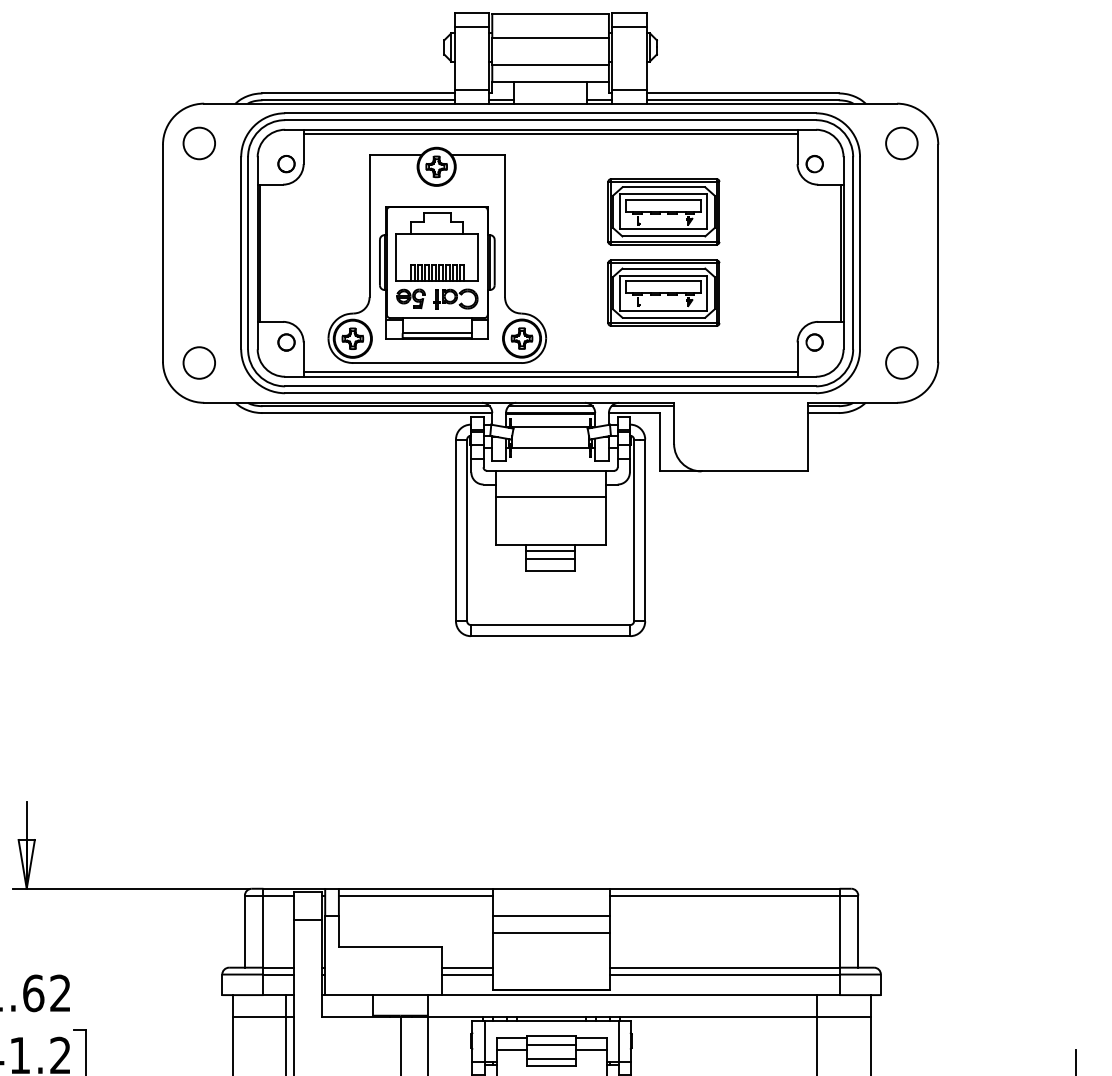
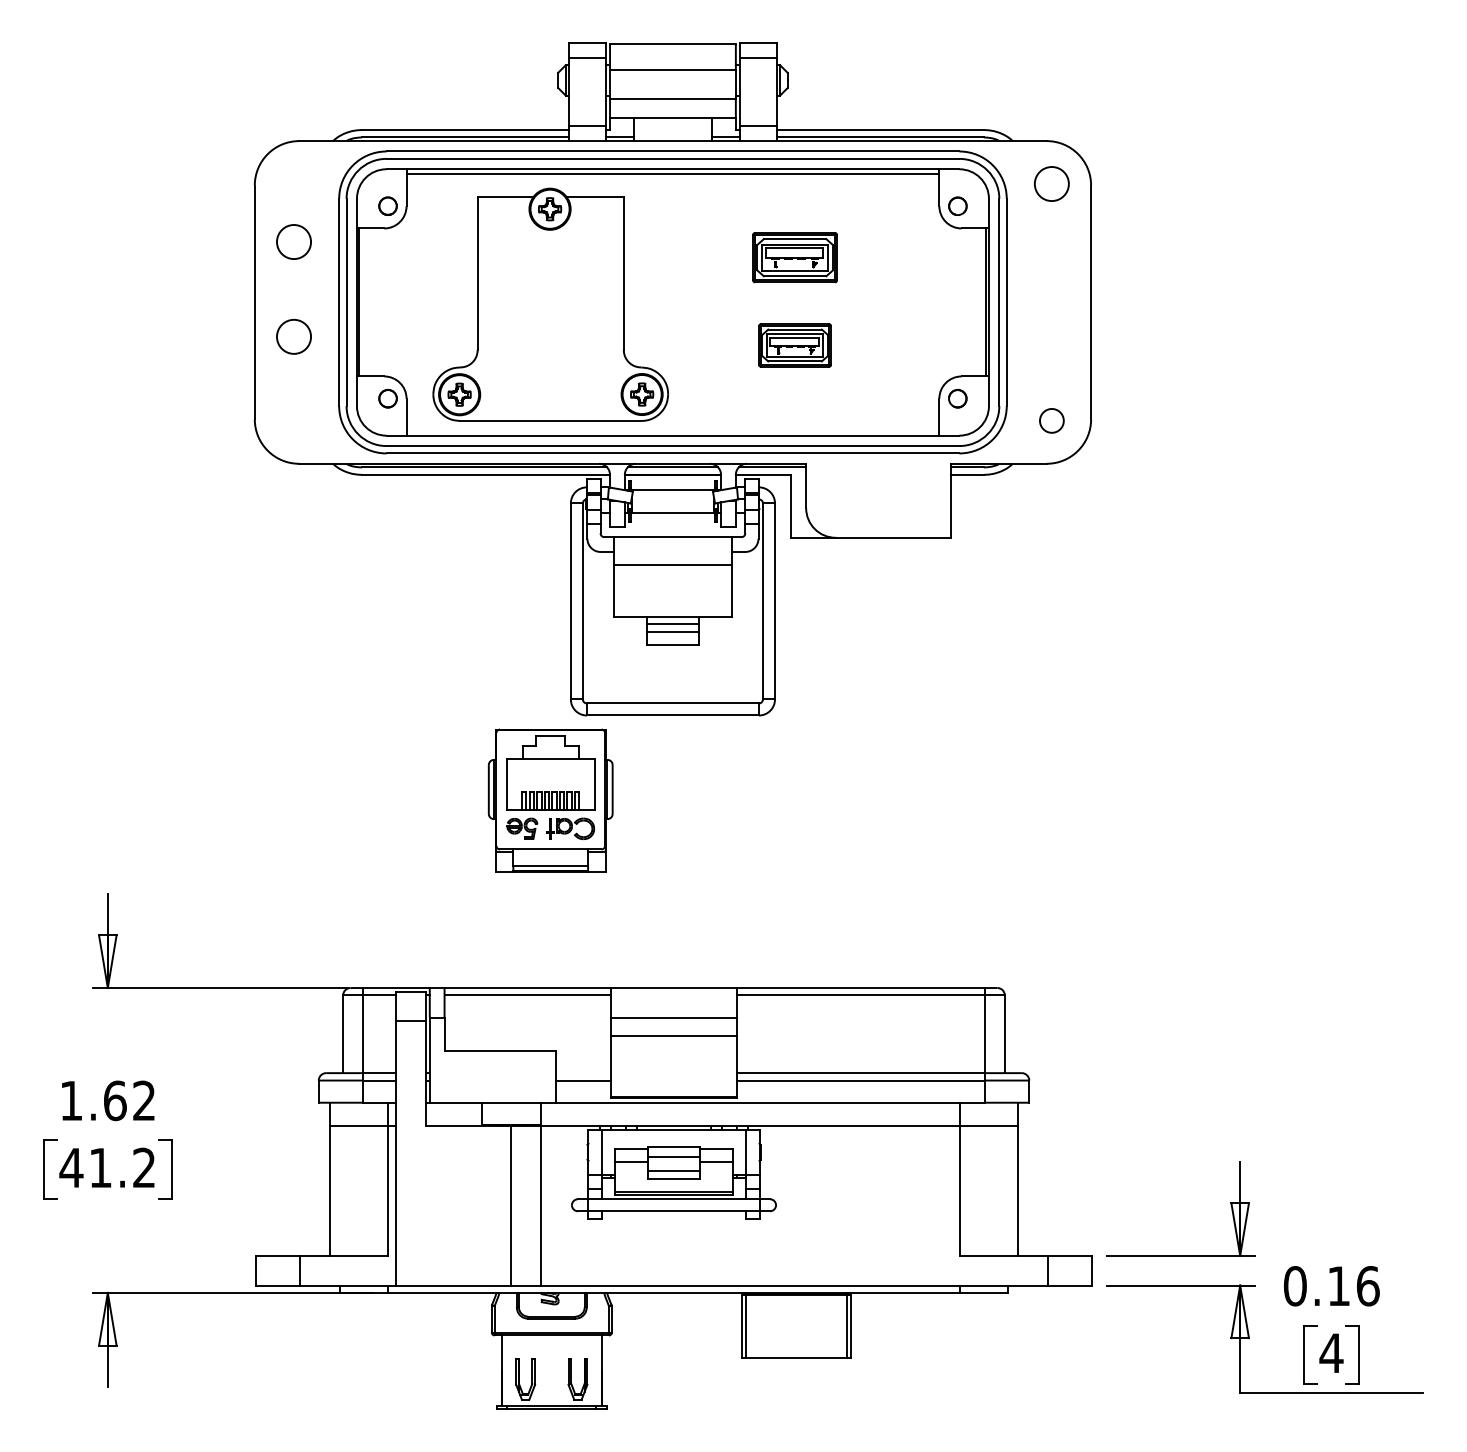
circle: (198, 142) -> (293, 241), moved
part: (663, 211) -> (794, 257), size x0.7
part: (437, 272) -> (550, 800), moved
part: (663, 293) -> (794, 345), size x0.6
circle: (198, 362) -> (293, 336), moved
circle: (901, 362) -> (1051, 420), size x0.7
line: (550, 371) -> (672, 430), removed
line: (467, 968) -> (583, 1073), removed

